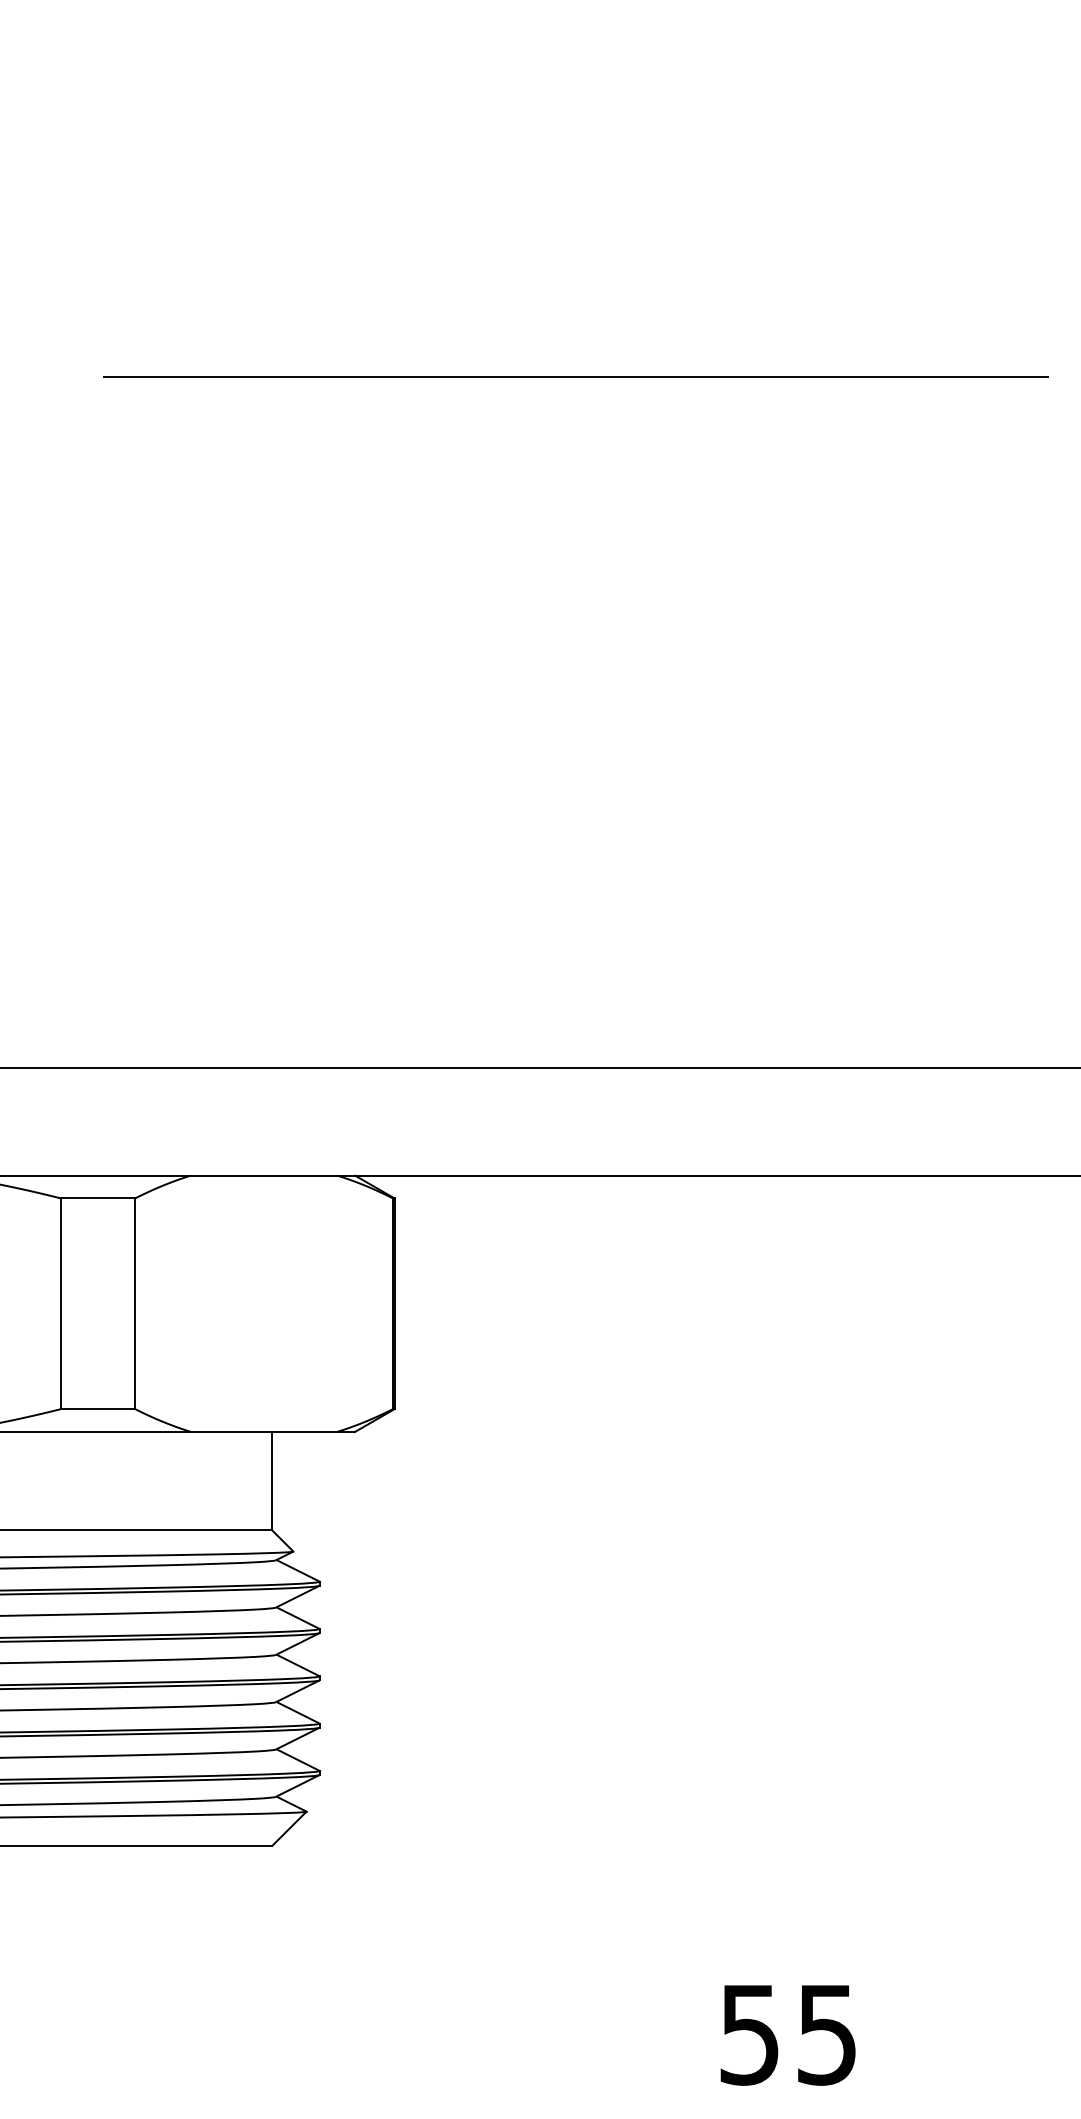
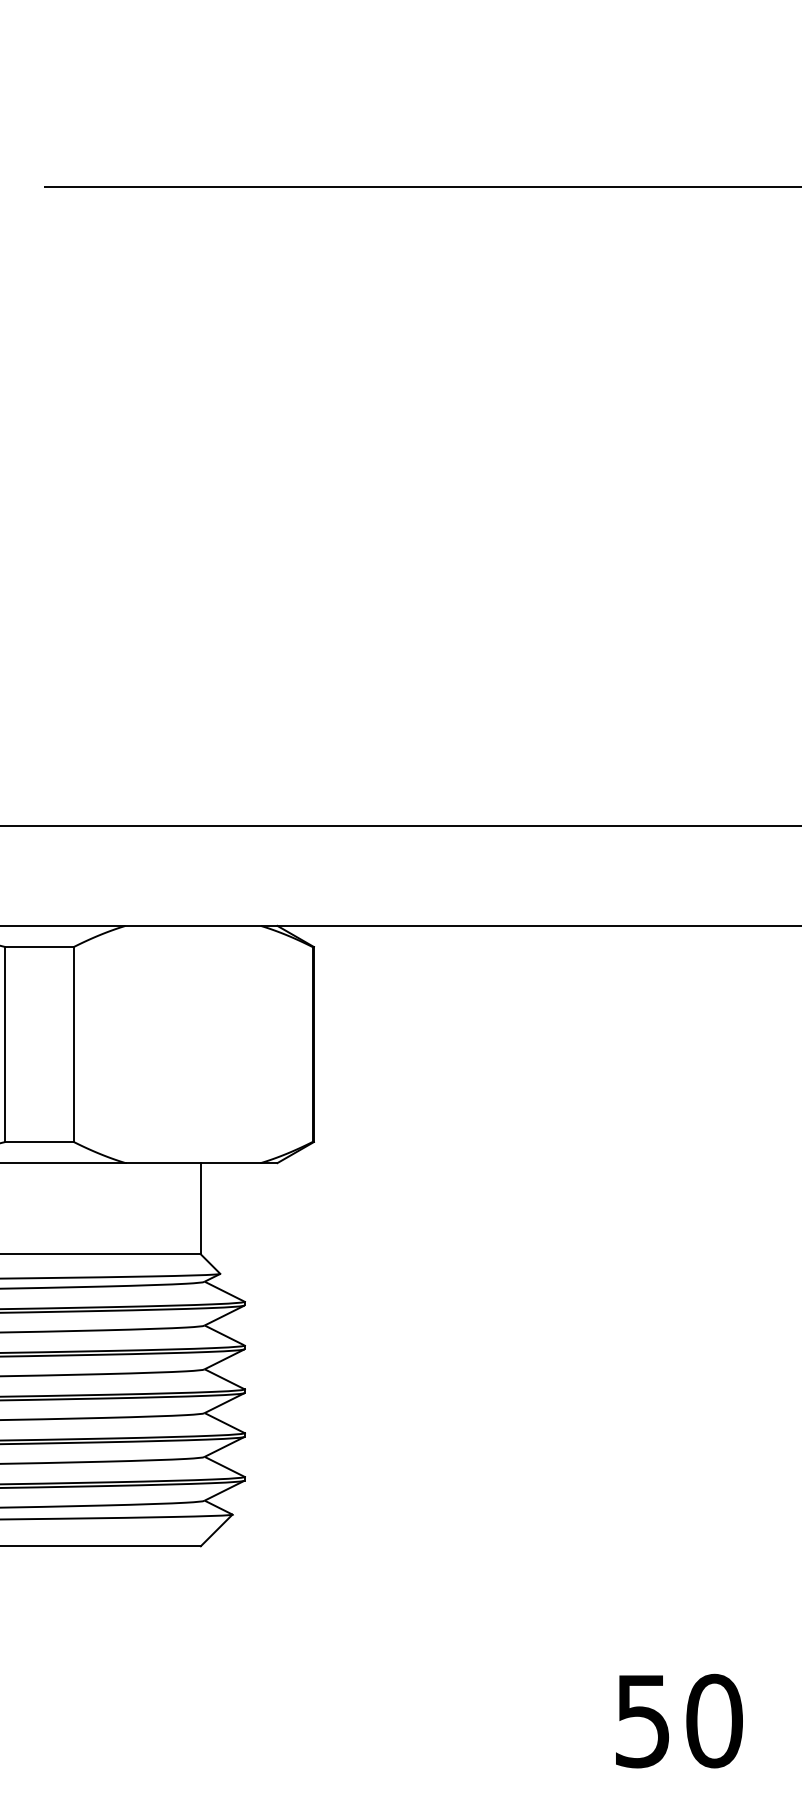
text: (827, 2034) -> (714, 1720), 55 -> 50

